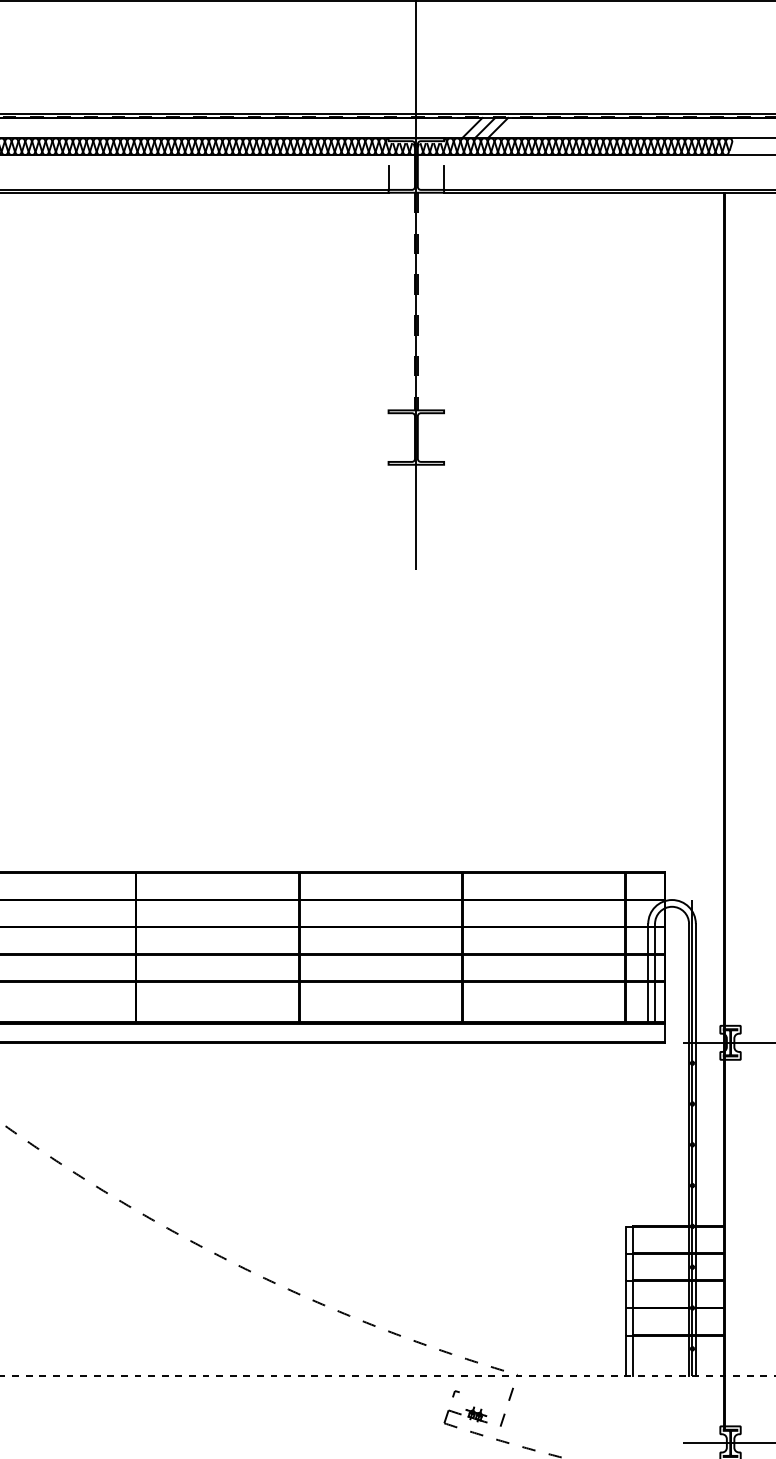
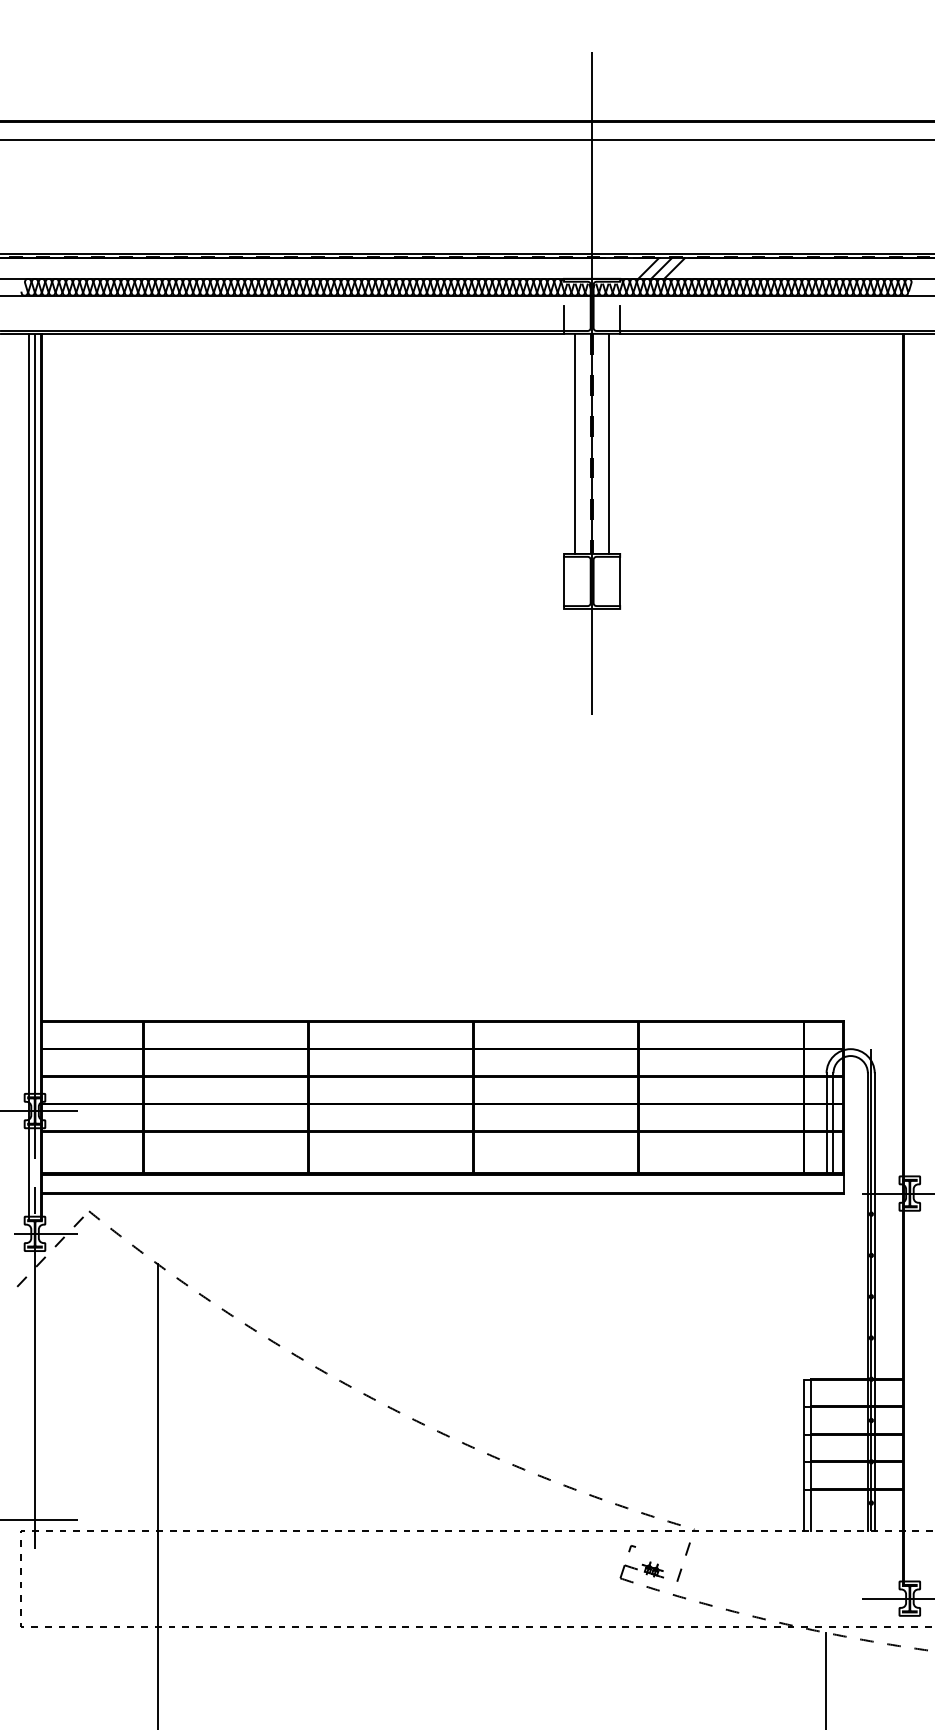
line: (398, 301) -> (574, 443), added
line: (433, 301) -> (609, 443), added
line: (389, 437) -> (564, 581), added
line: (444, 437) -> (620, 581), added

